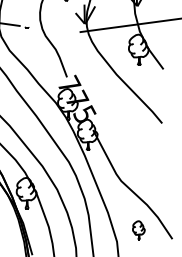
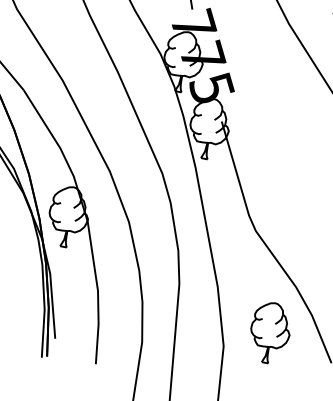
part: (138, 230) -> (269, 333), size x1.67

